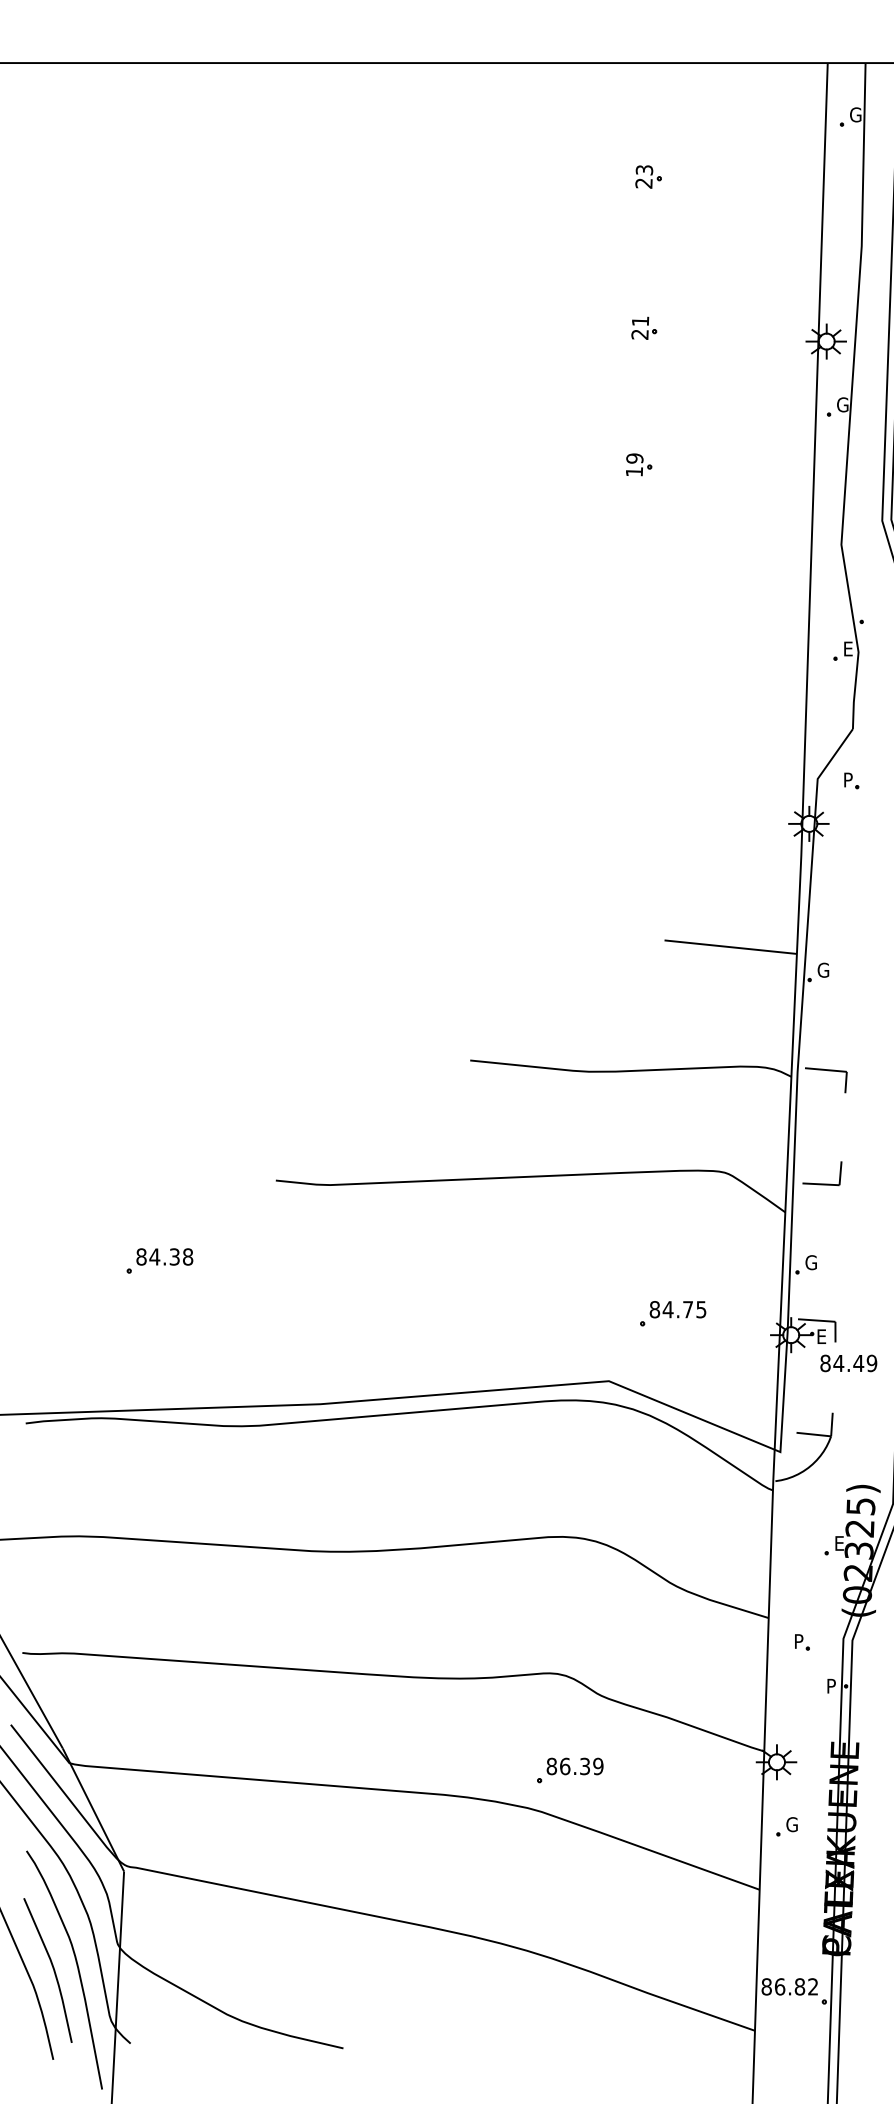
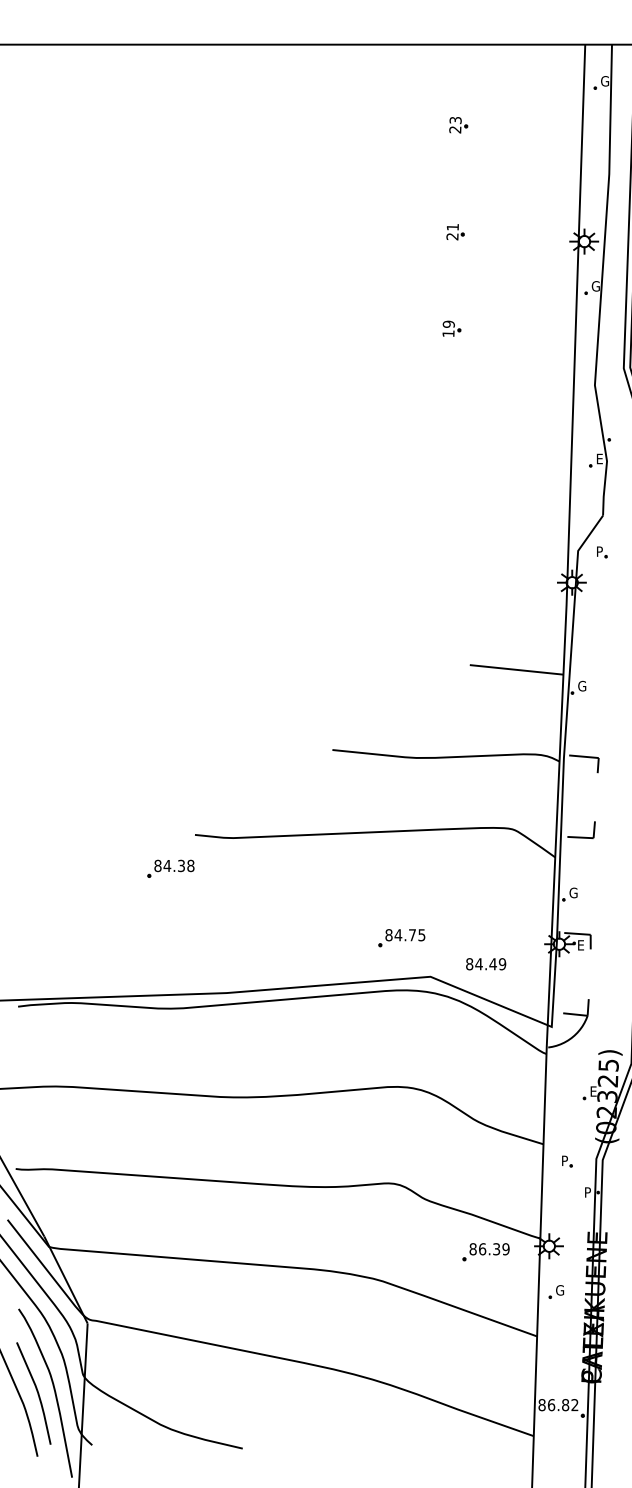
part: (159, 1260) -> (170, 868), moved
part: (672, 1314) -> (401, 938), moved
text: (849, 1363) -> (486, 964), moved
part: (569, 1771) -> (485, 1252), moved

